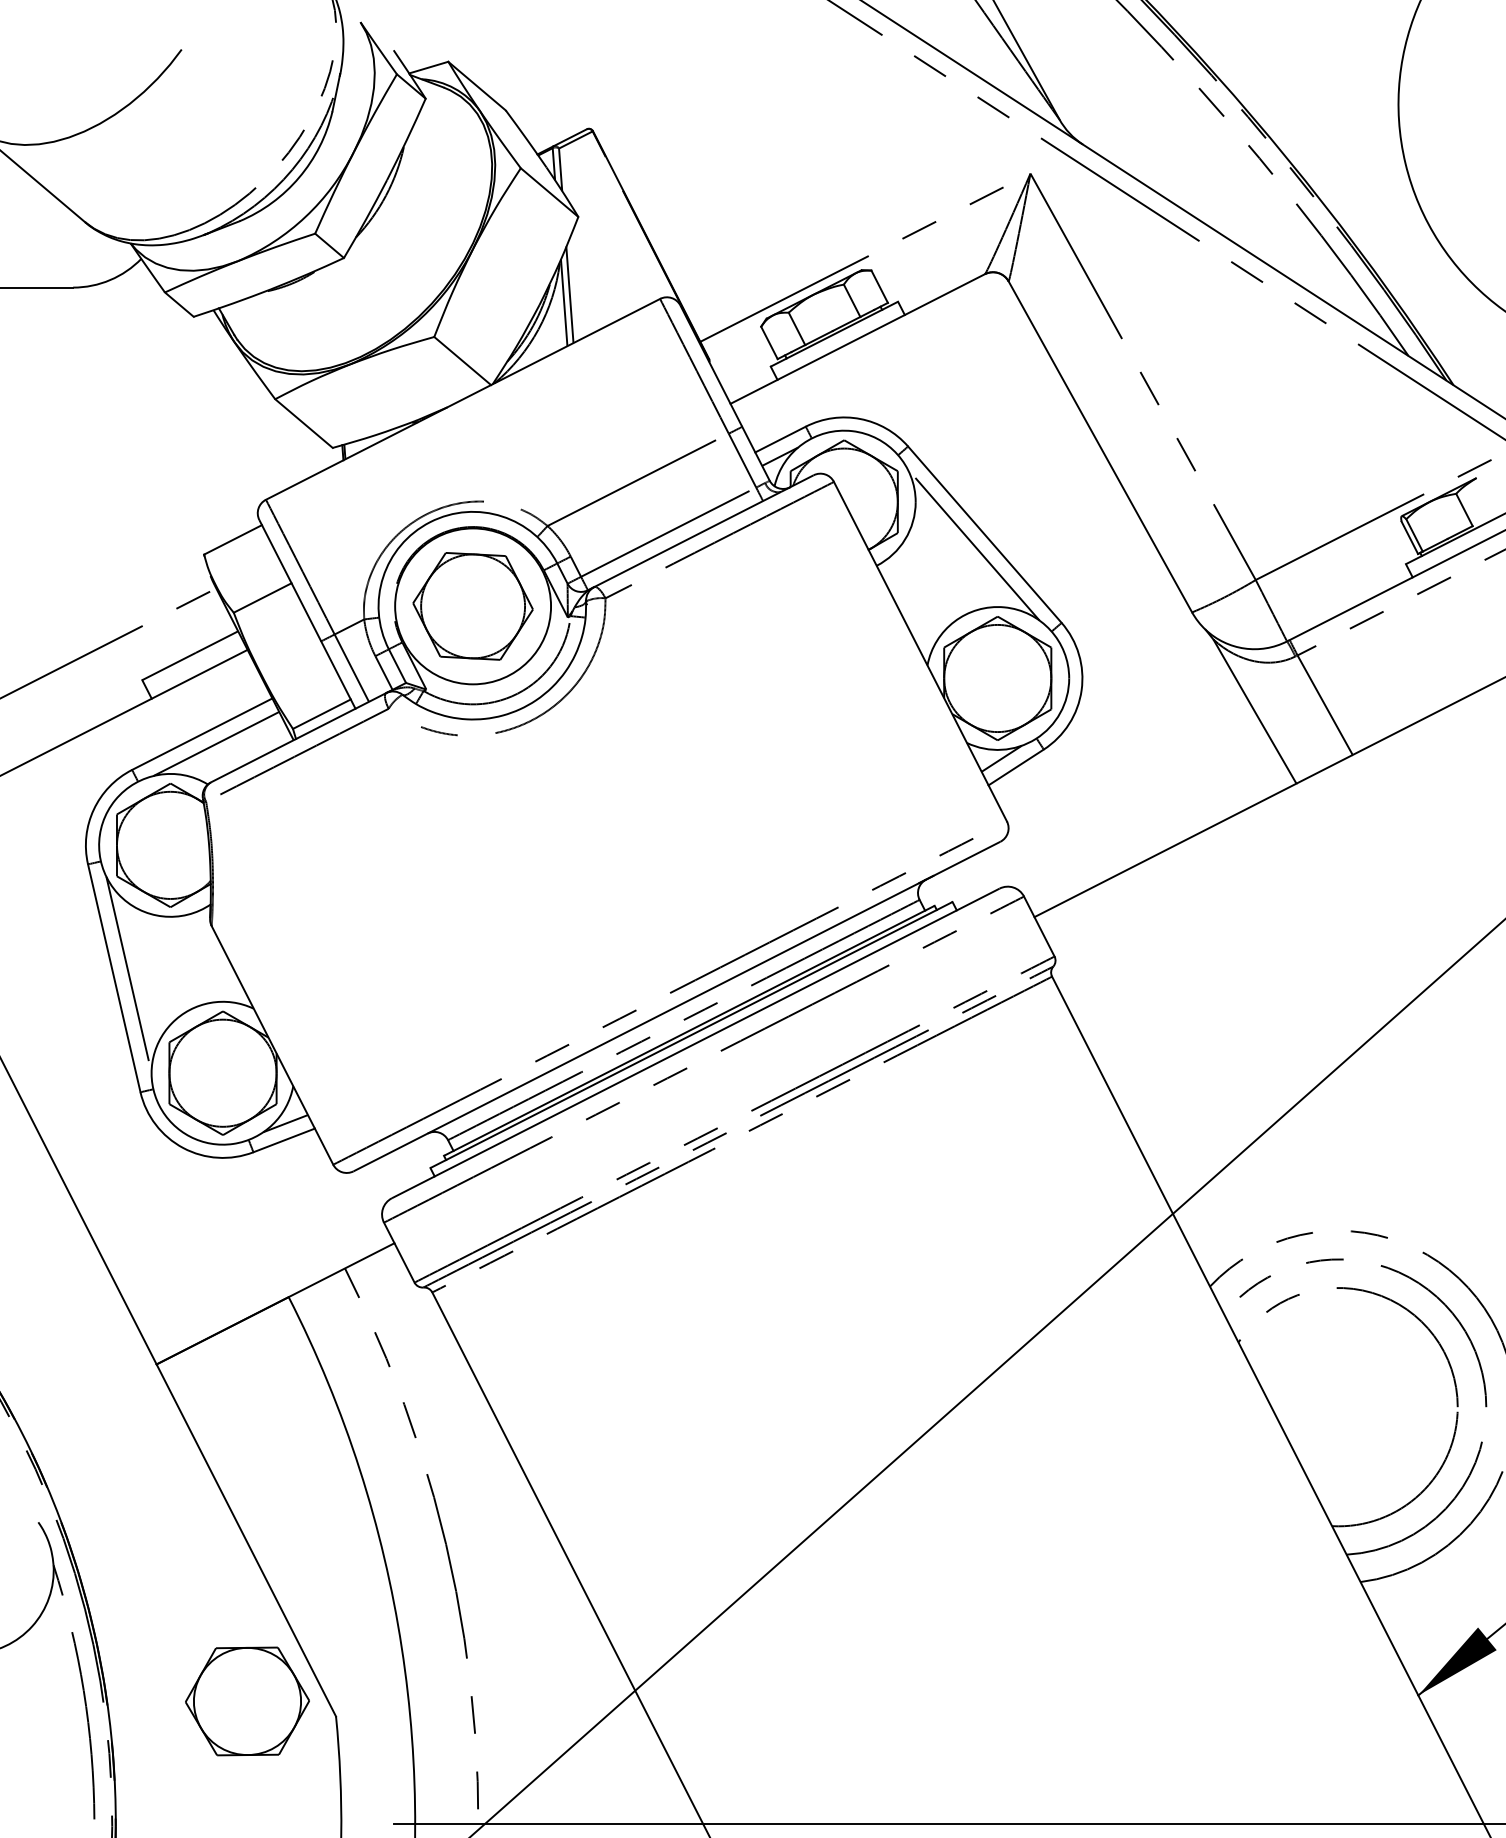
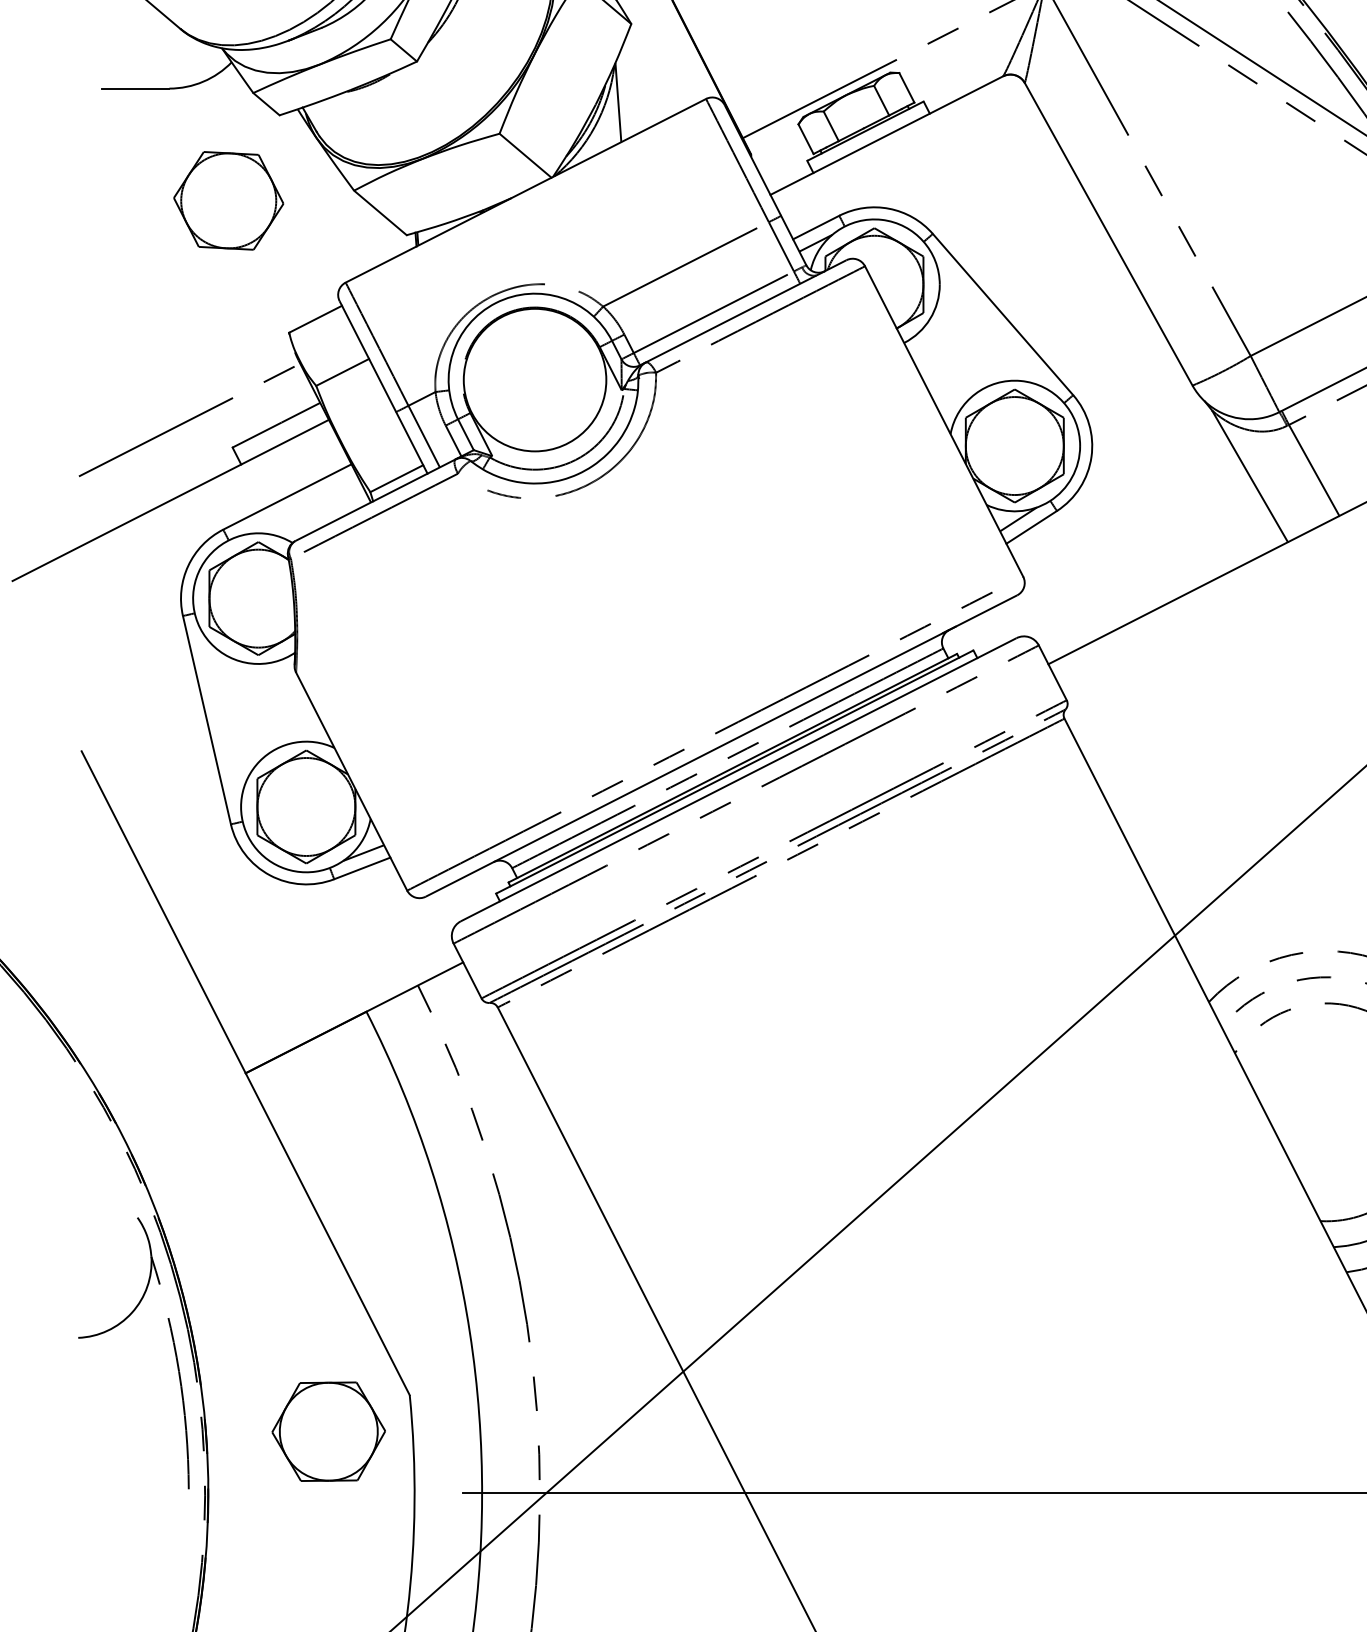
line: (569, 294) -> (623, 94), removed
line: (973, 544) -> (992, 323), removed
part: (472, 606) -> (228, 200), moved
line: (216, 743) -> (300, 505), removed
line: (128, 974) -> (219, 716), removed
part: (247, 1701) -> (328, 1431), moved

